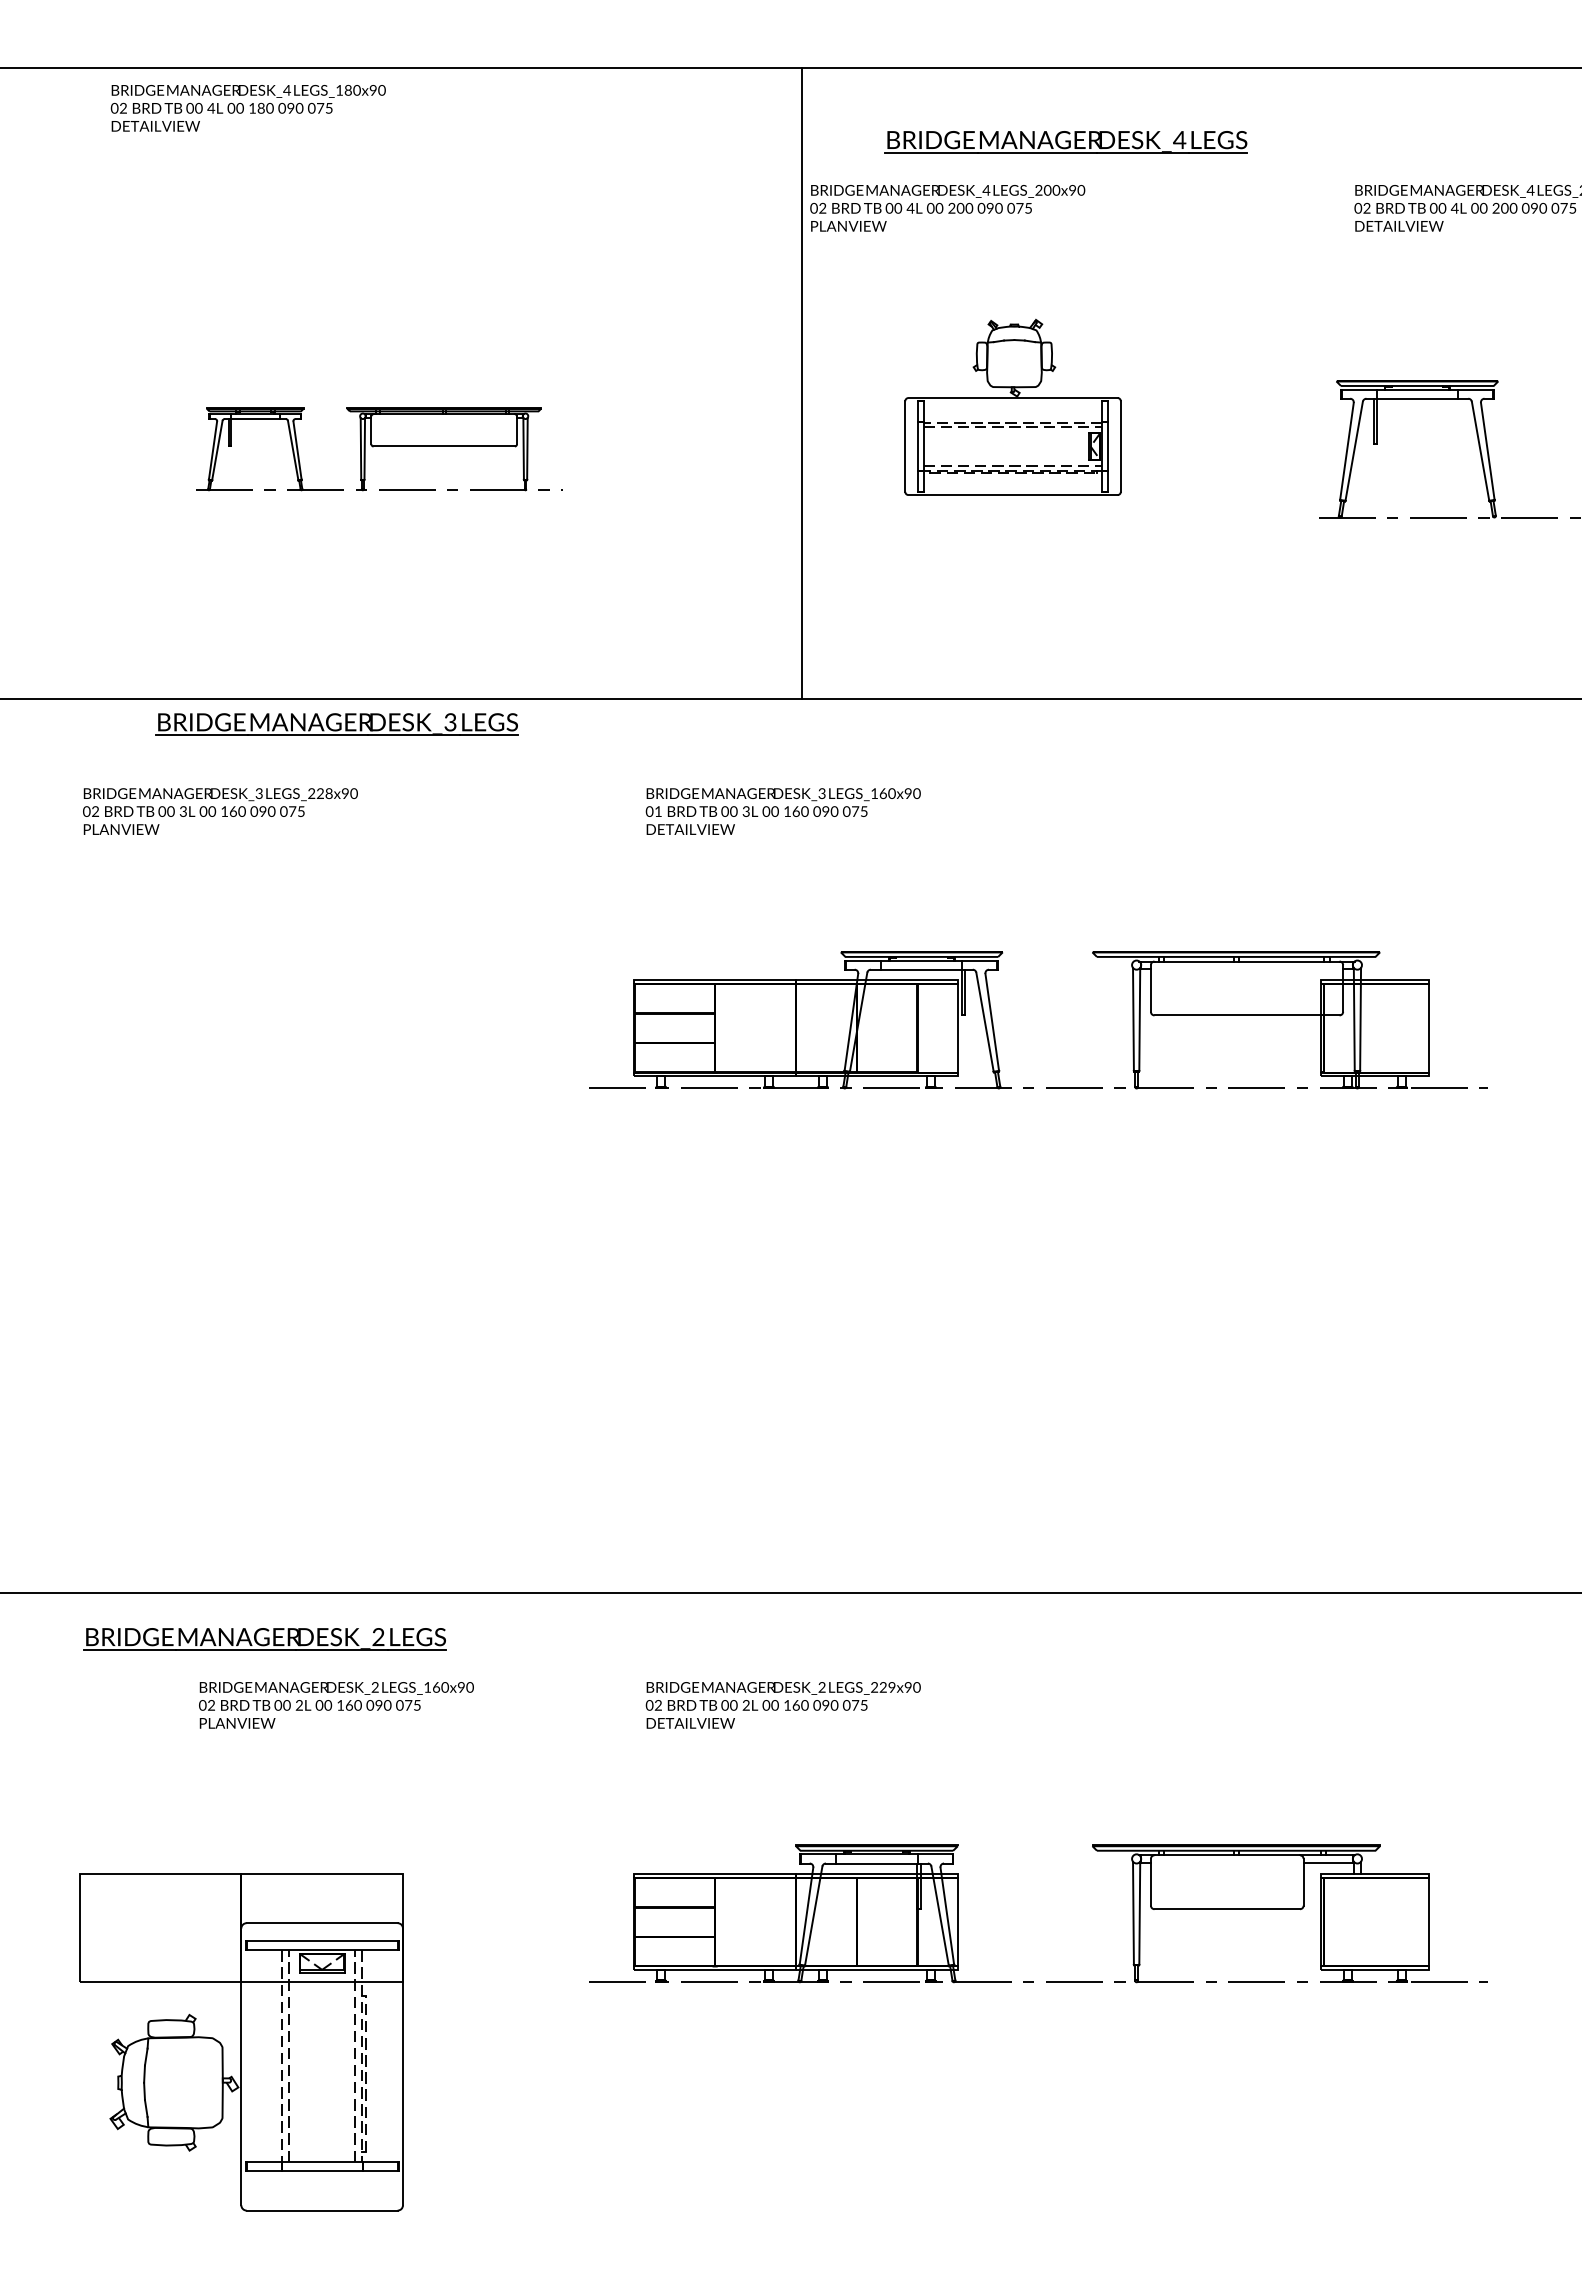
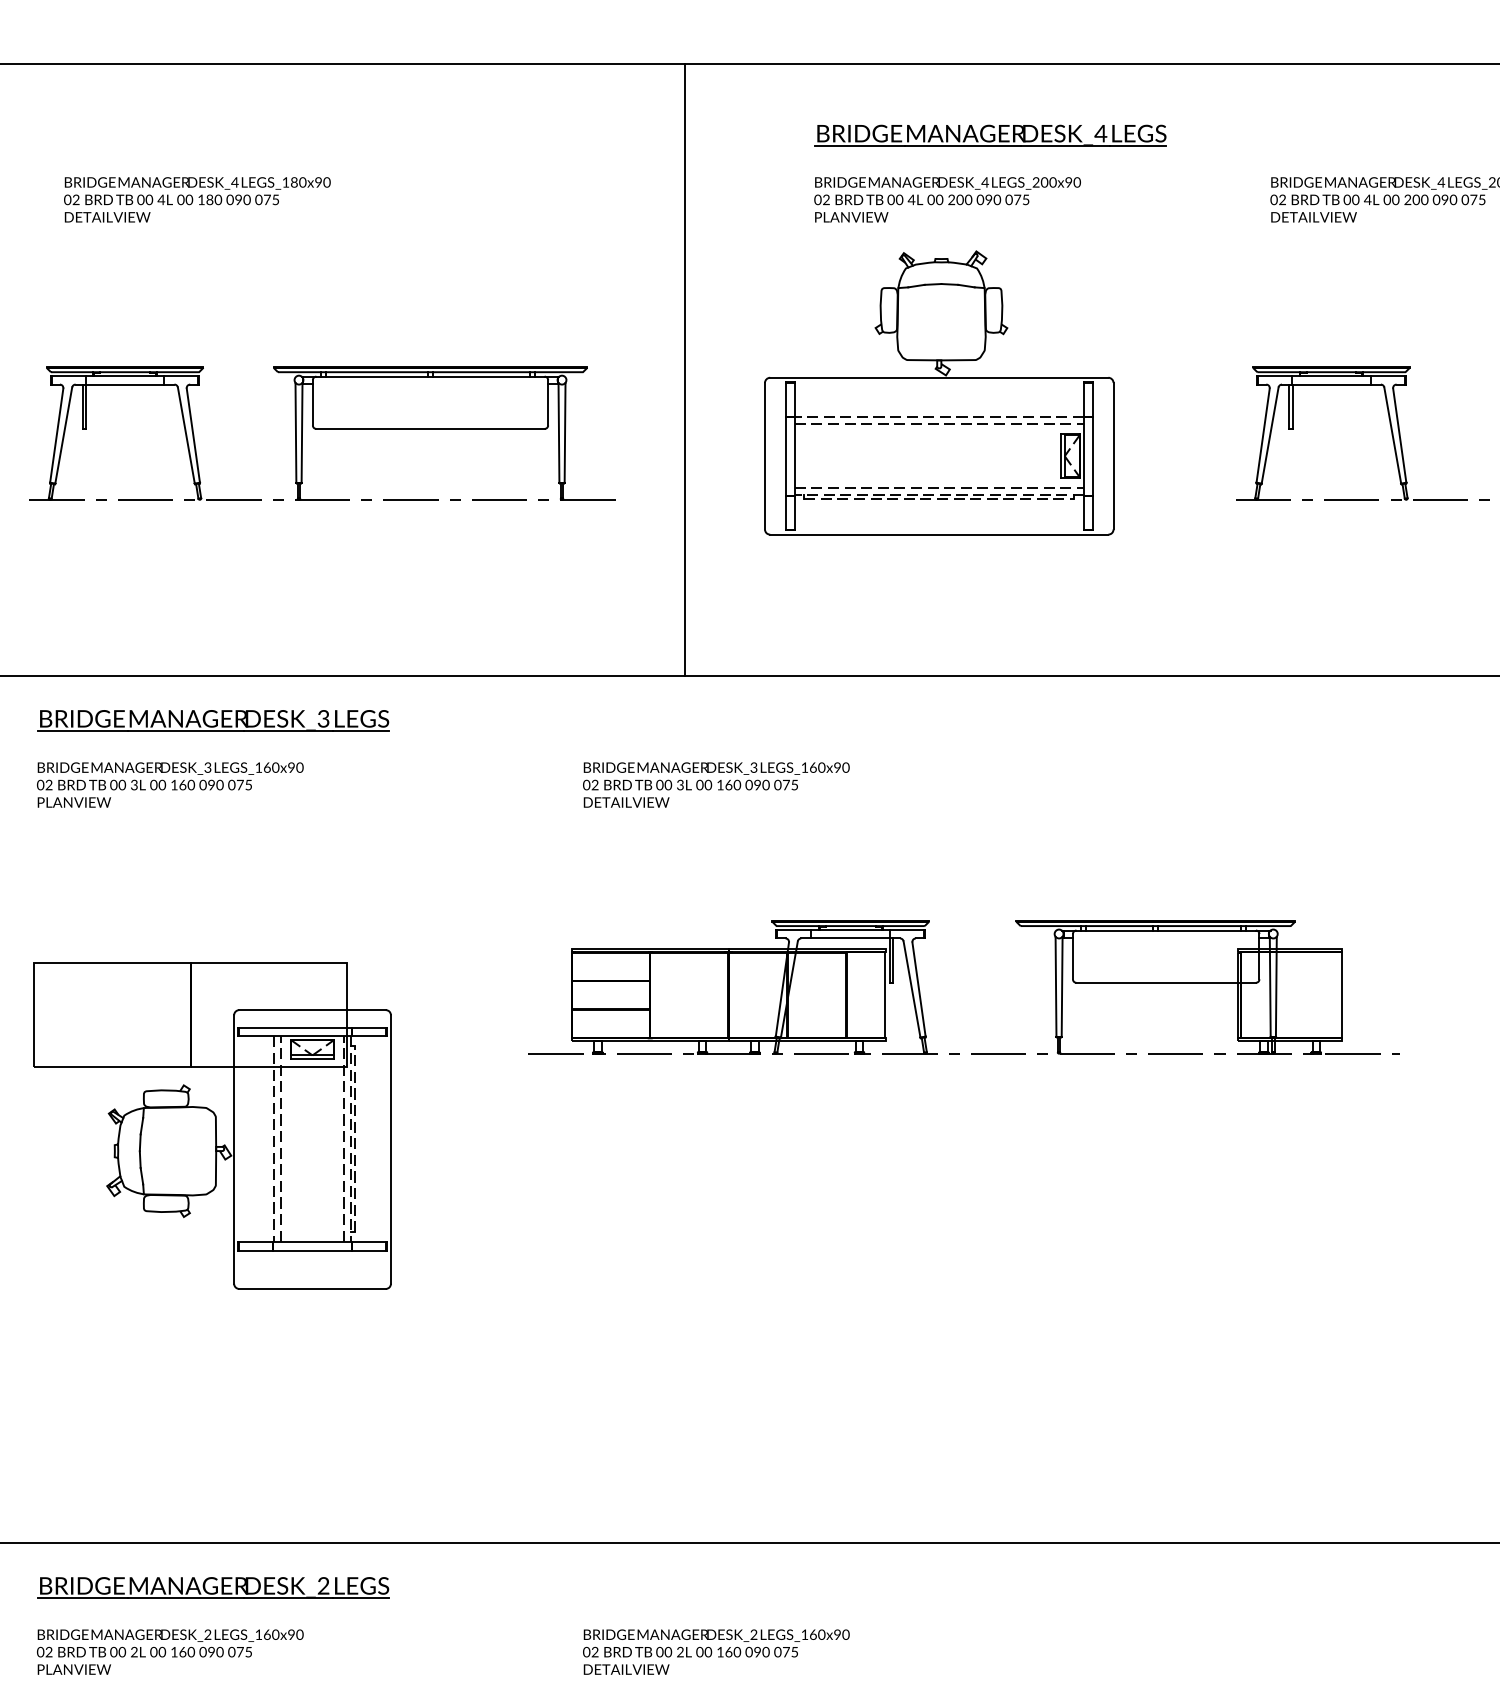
text: (247, 108) -> (196, 200), moved
text: (947, 208) -> (947, 200), moved
line: (801, 383) -> (684, 369), moved
part: (1012, 407) -> (938, 393), size x1.67
part: (377, 449) -> (322, 433), size x1.67
part: (336, 724) -> (213, 720), moved
text: (320, 793) -> (267, 767), LEGS_228x90 -> LEGS_160x90
text: (657, 811) -> (594, 784), 01 -> 02
part: (263, 1162) -> (212, 1125), added
text: (883, 1687) -> (813, 1634), LEGS_229x90 -> LEGS_160x90
text: (336, 1705) -> (170, 1652), moved

